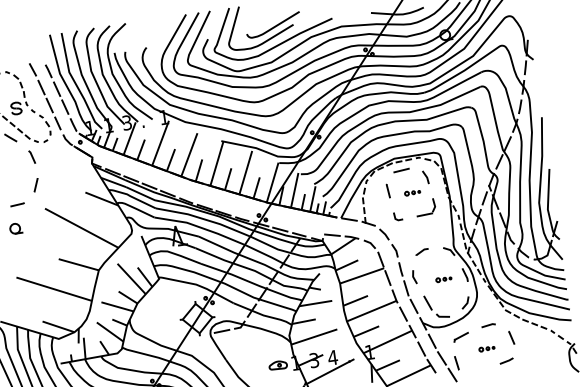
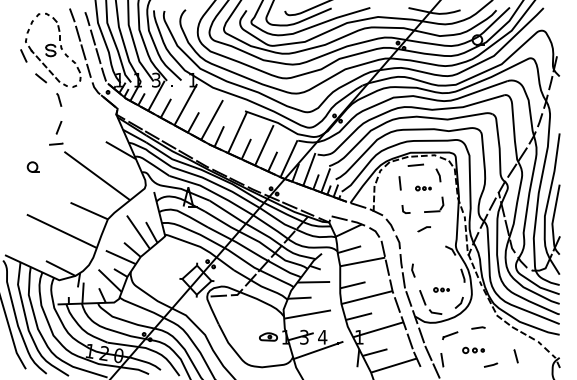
line: (17, 204) -> (56, 143), moved
line: (421, 252) -> (423, 229), moved
part: (443, 278) -> (441, 289), moved
line: (511, 338) -> (515, 356), moved
part: (486, 348) -> (473, 350), size x1.4

